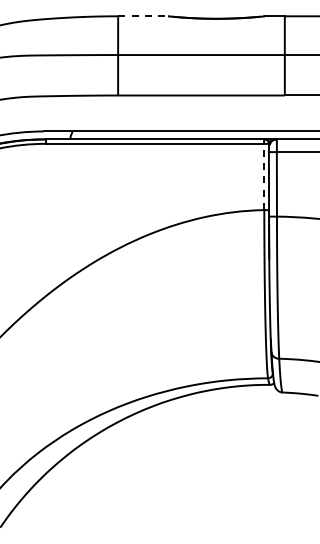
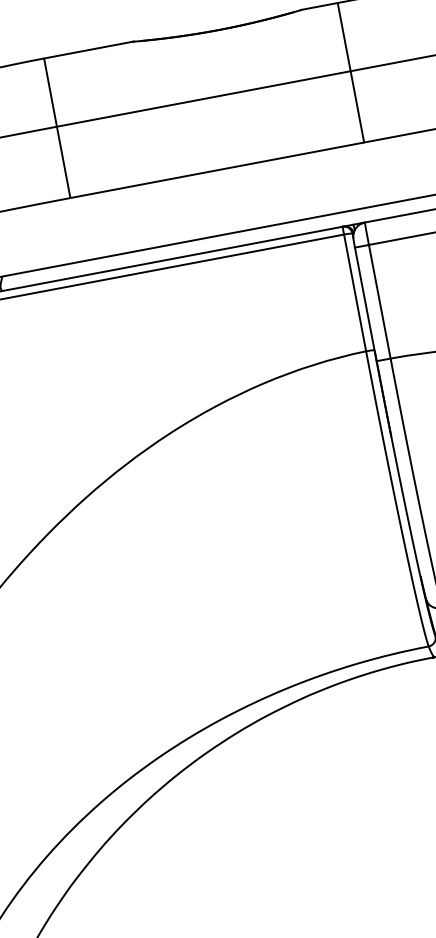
line: (143, 16) -> (88, 50), dashed -> solid
line: (264, 176) -> (355, 292), dashed -> solid

